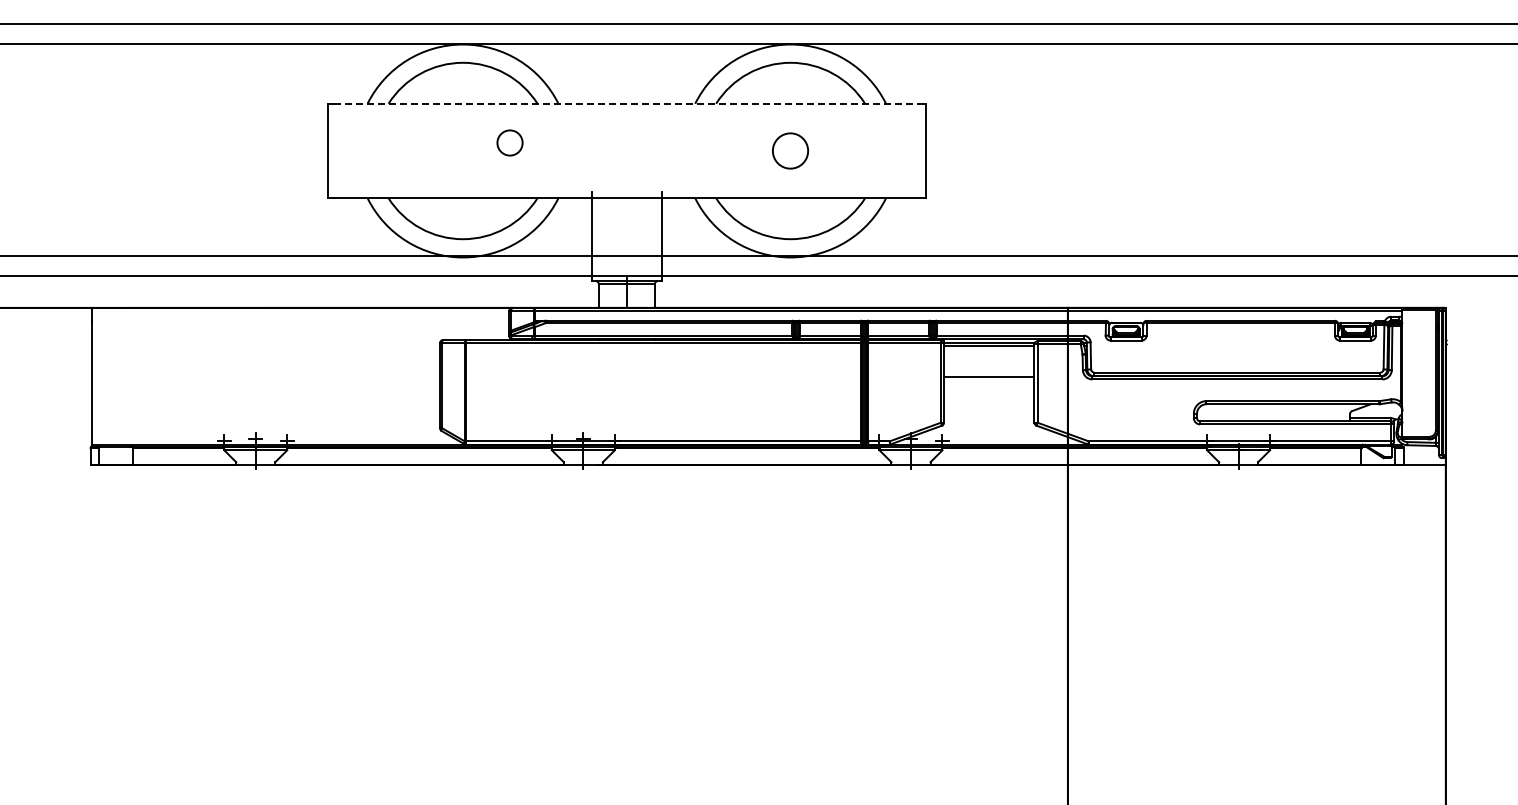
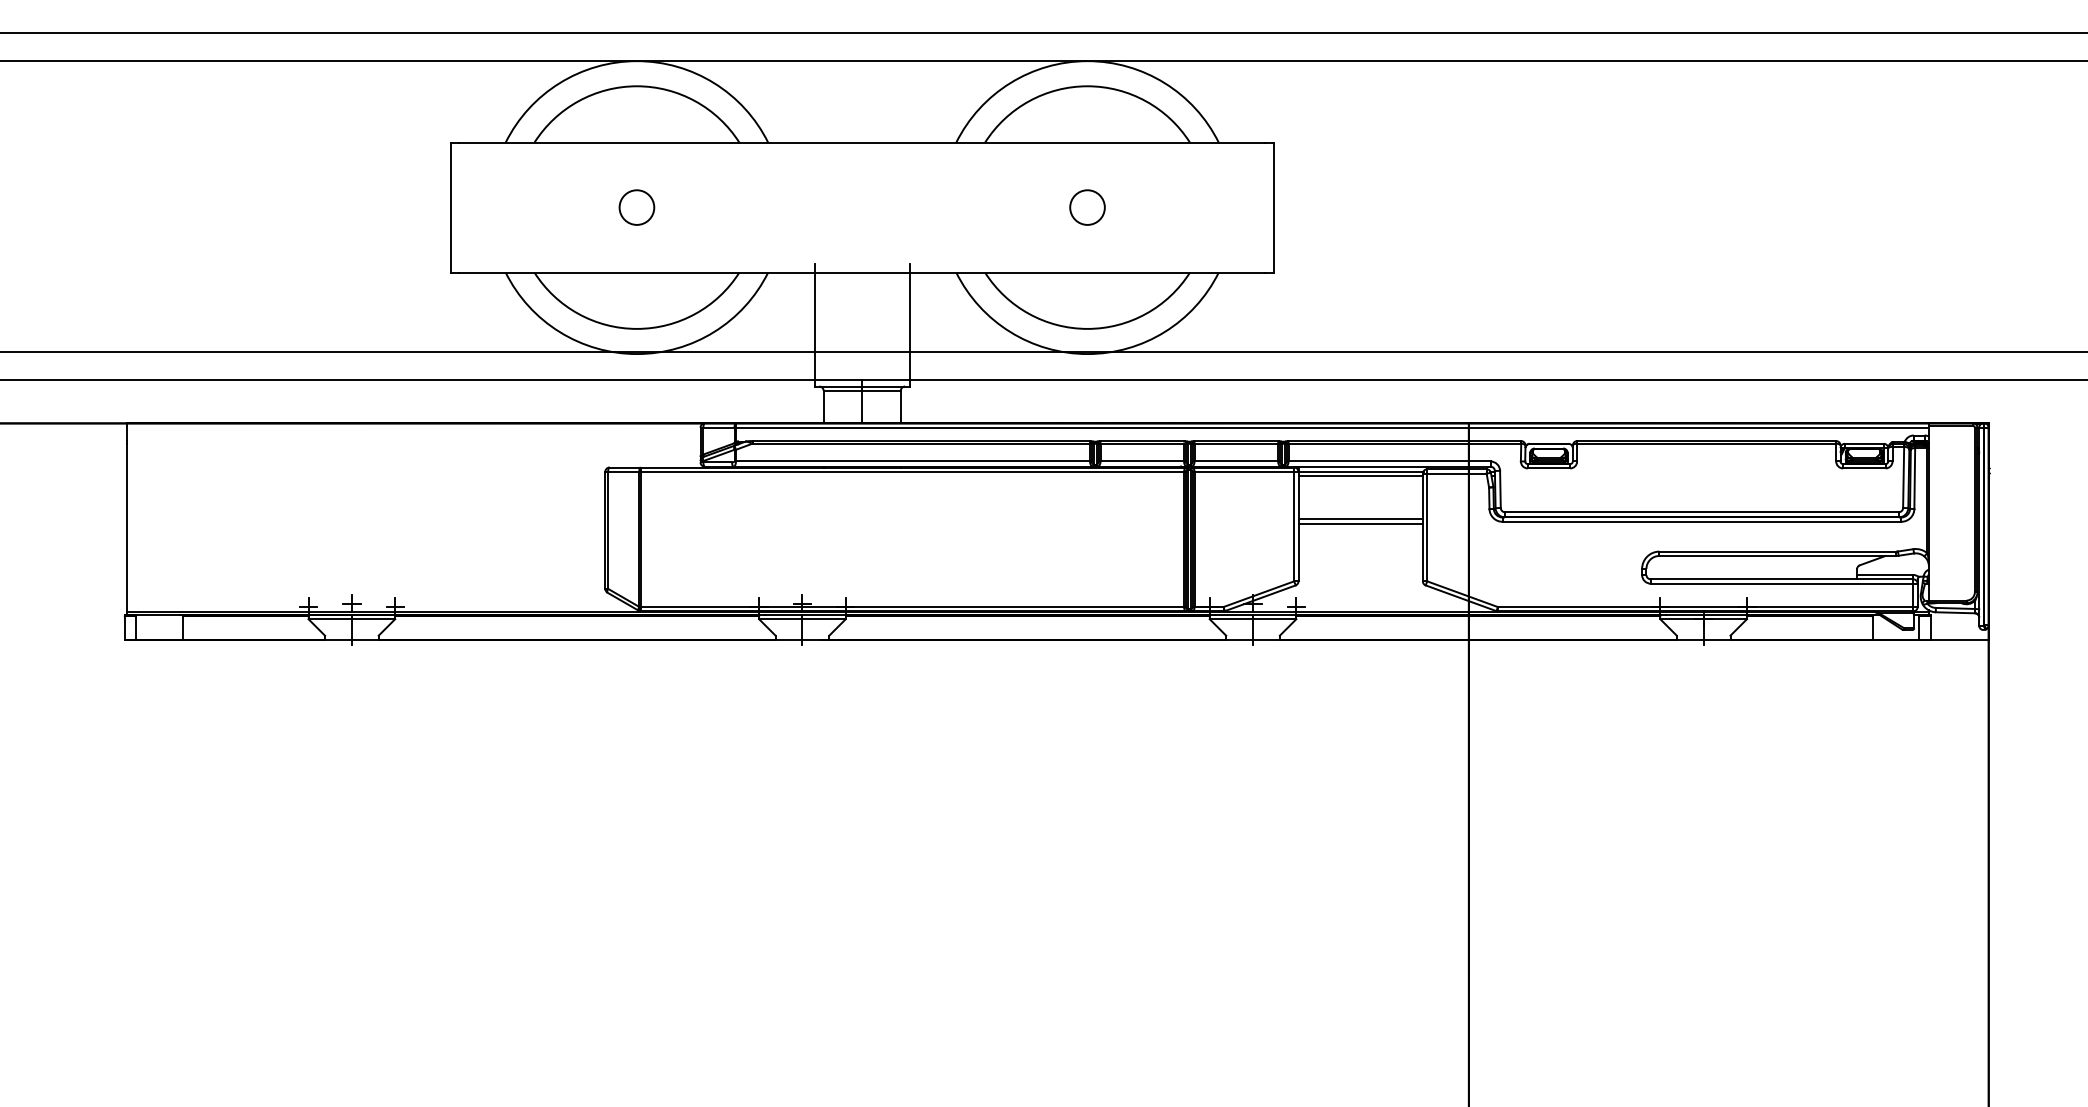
line: (626, 103) -> (861, 142), dashed -> solid
circle: (509, 142) -> (636, 206), moved
circle: (790, 150) -> (1087, 206), size x0.71
line: (989, 380) -> (1361, 523), added

